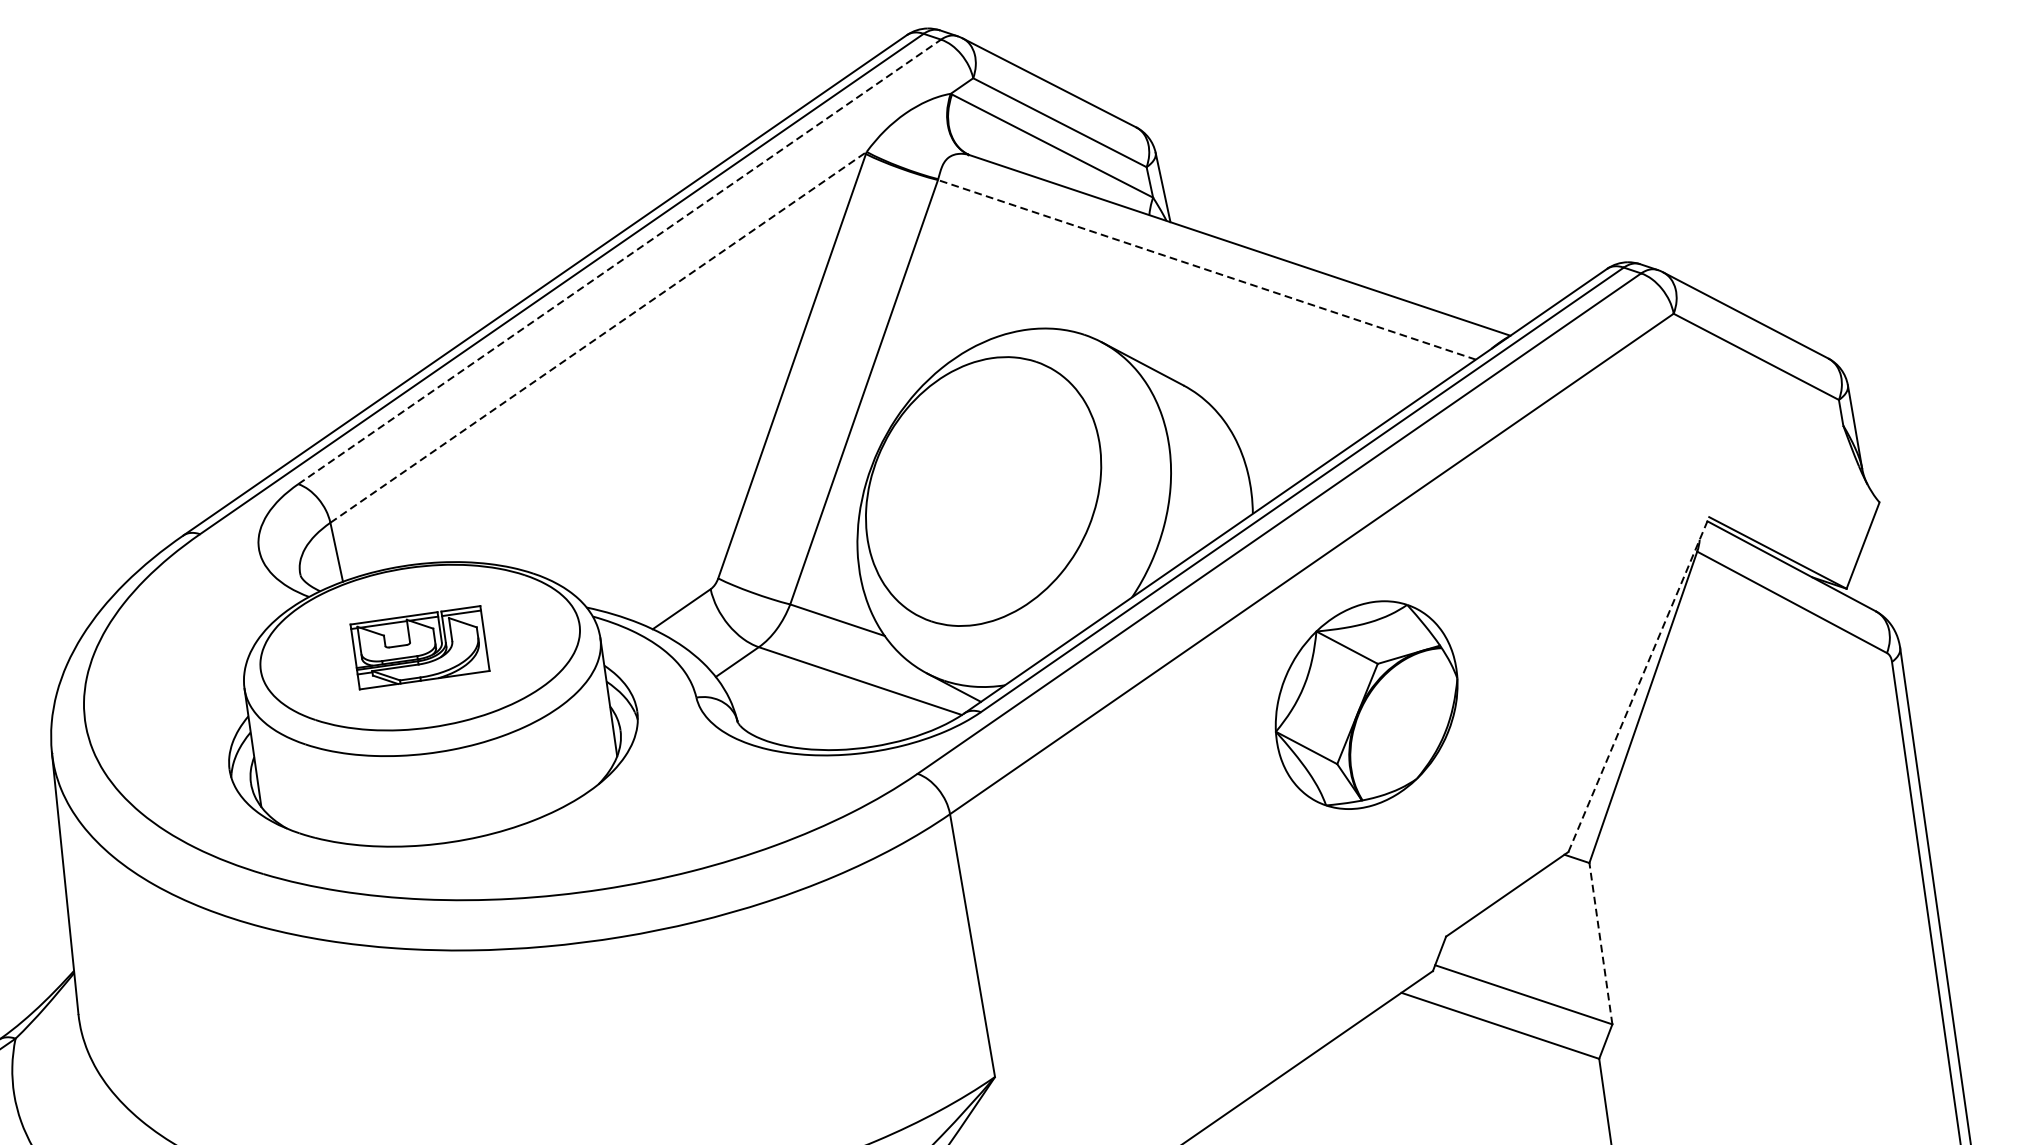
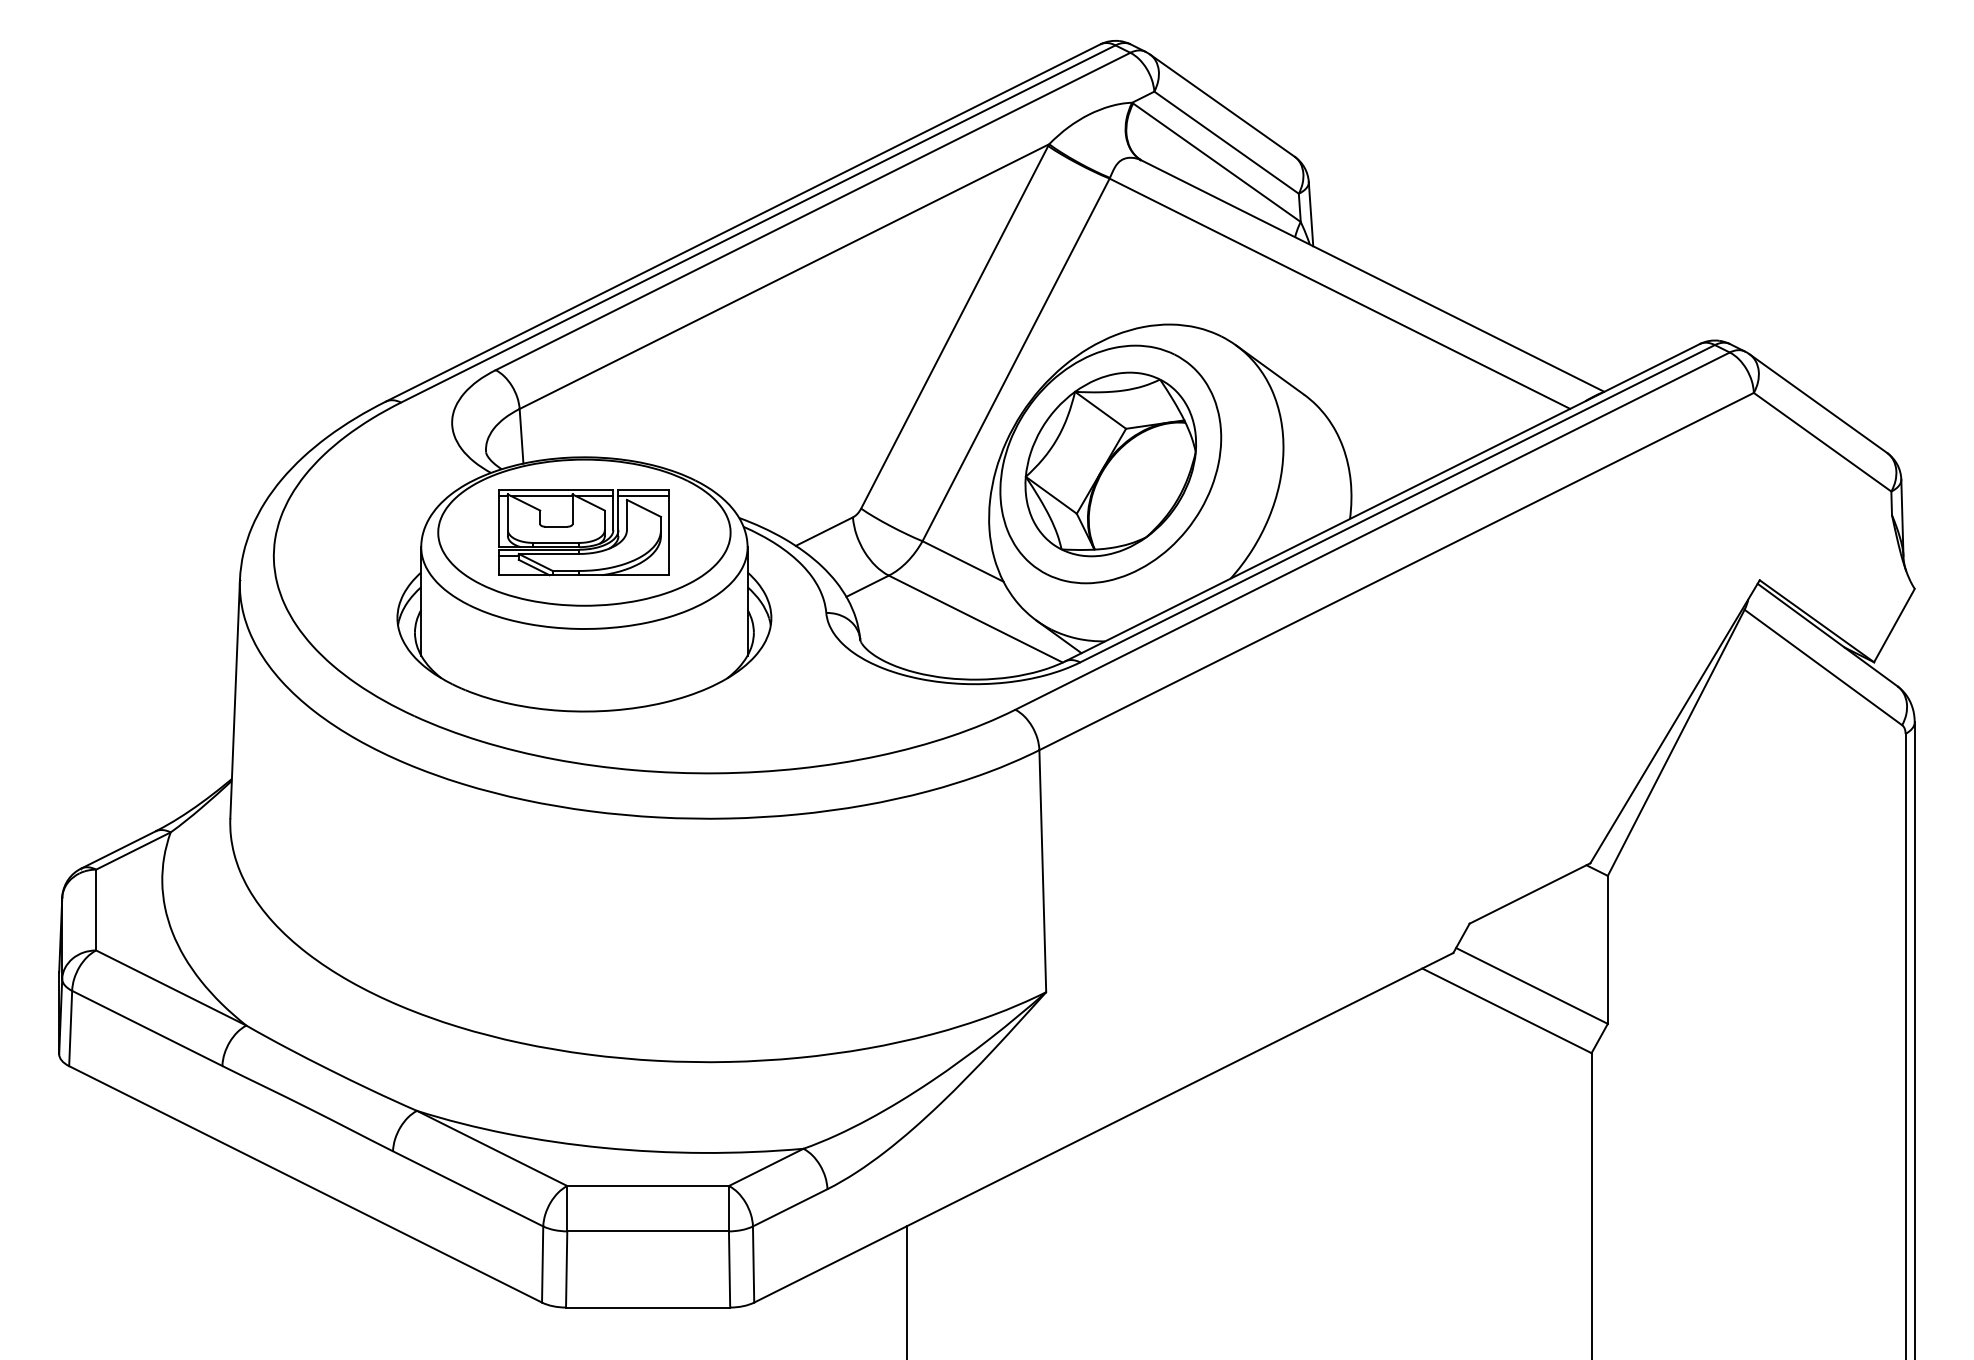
line: (620, 261) -> (813, 211), dashed -> solid
line: (1206, 269) -> (1339, 293), dashed -> solid
line: (598, 337) -> (784, 276), dashed -> solid
part: (419, 647) -> (583, 532), size x1.43
line: (1639, 684) -> (1675, 721), dashed -> solid
part: (1366, 705) -> (1110, 464), moved
line: (1600, 943) -> (1607, 949), dashed -> solid

